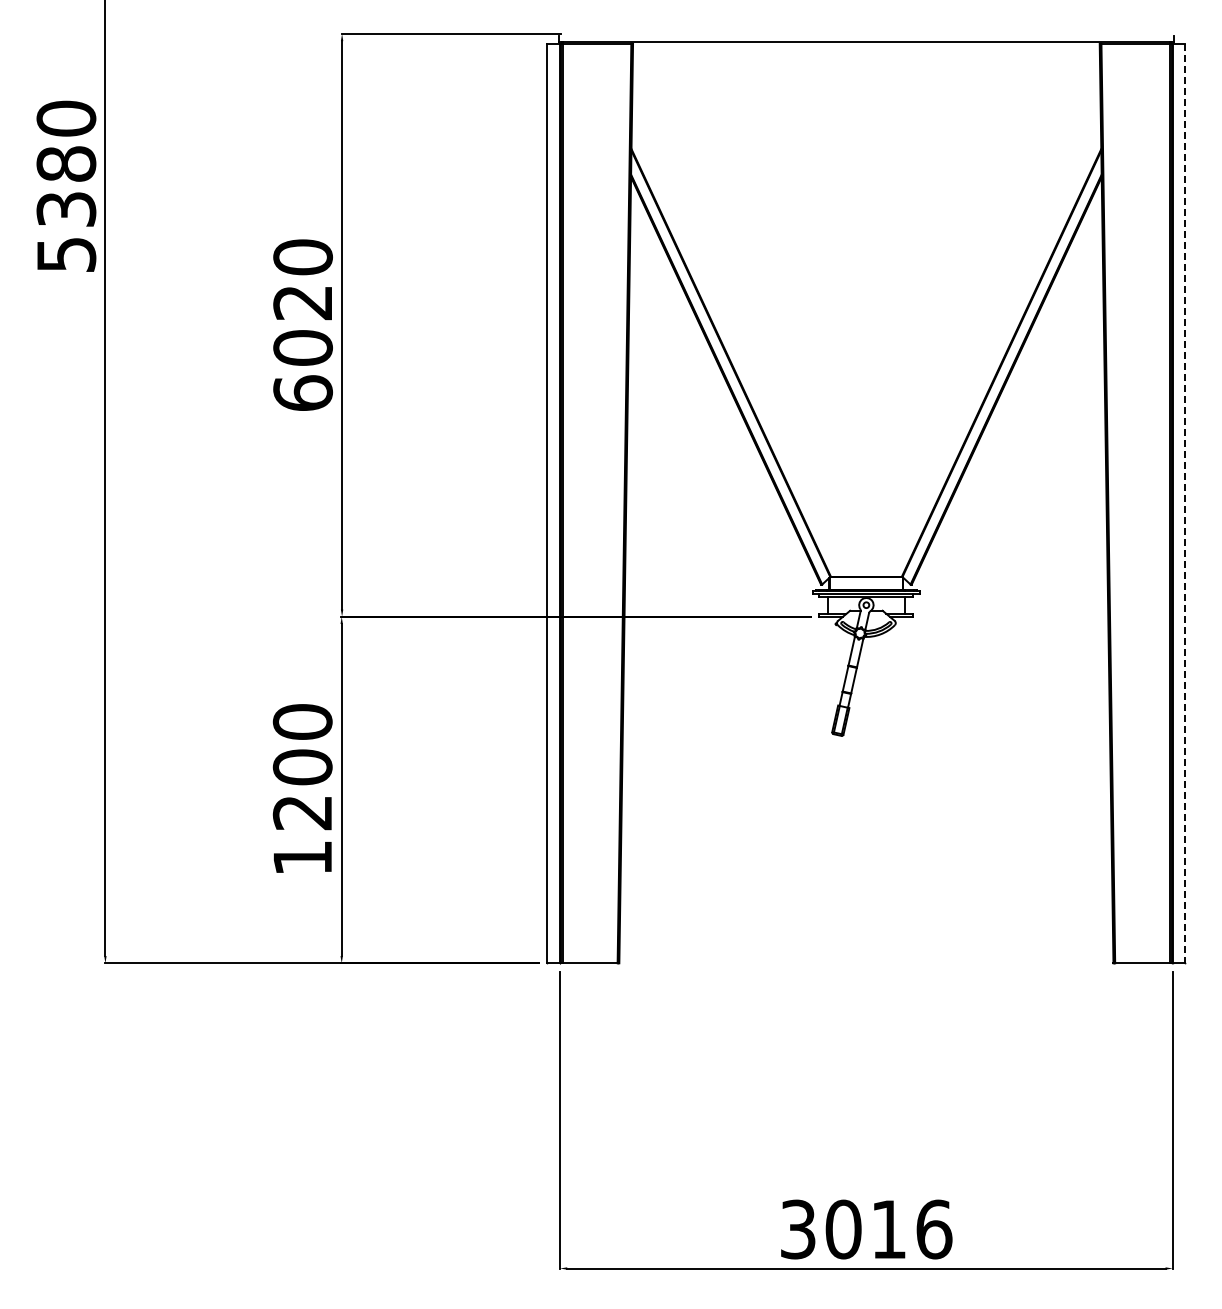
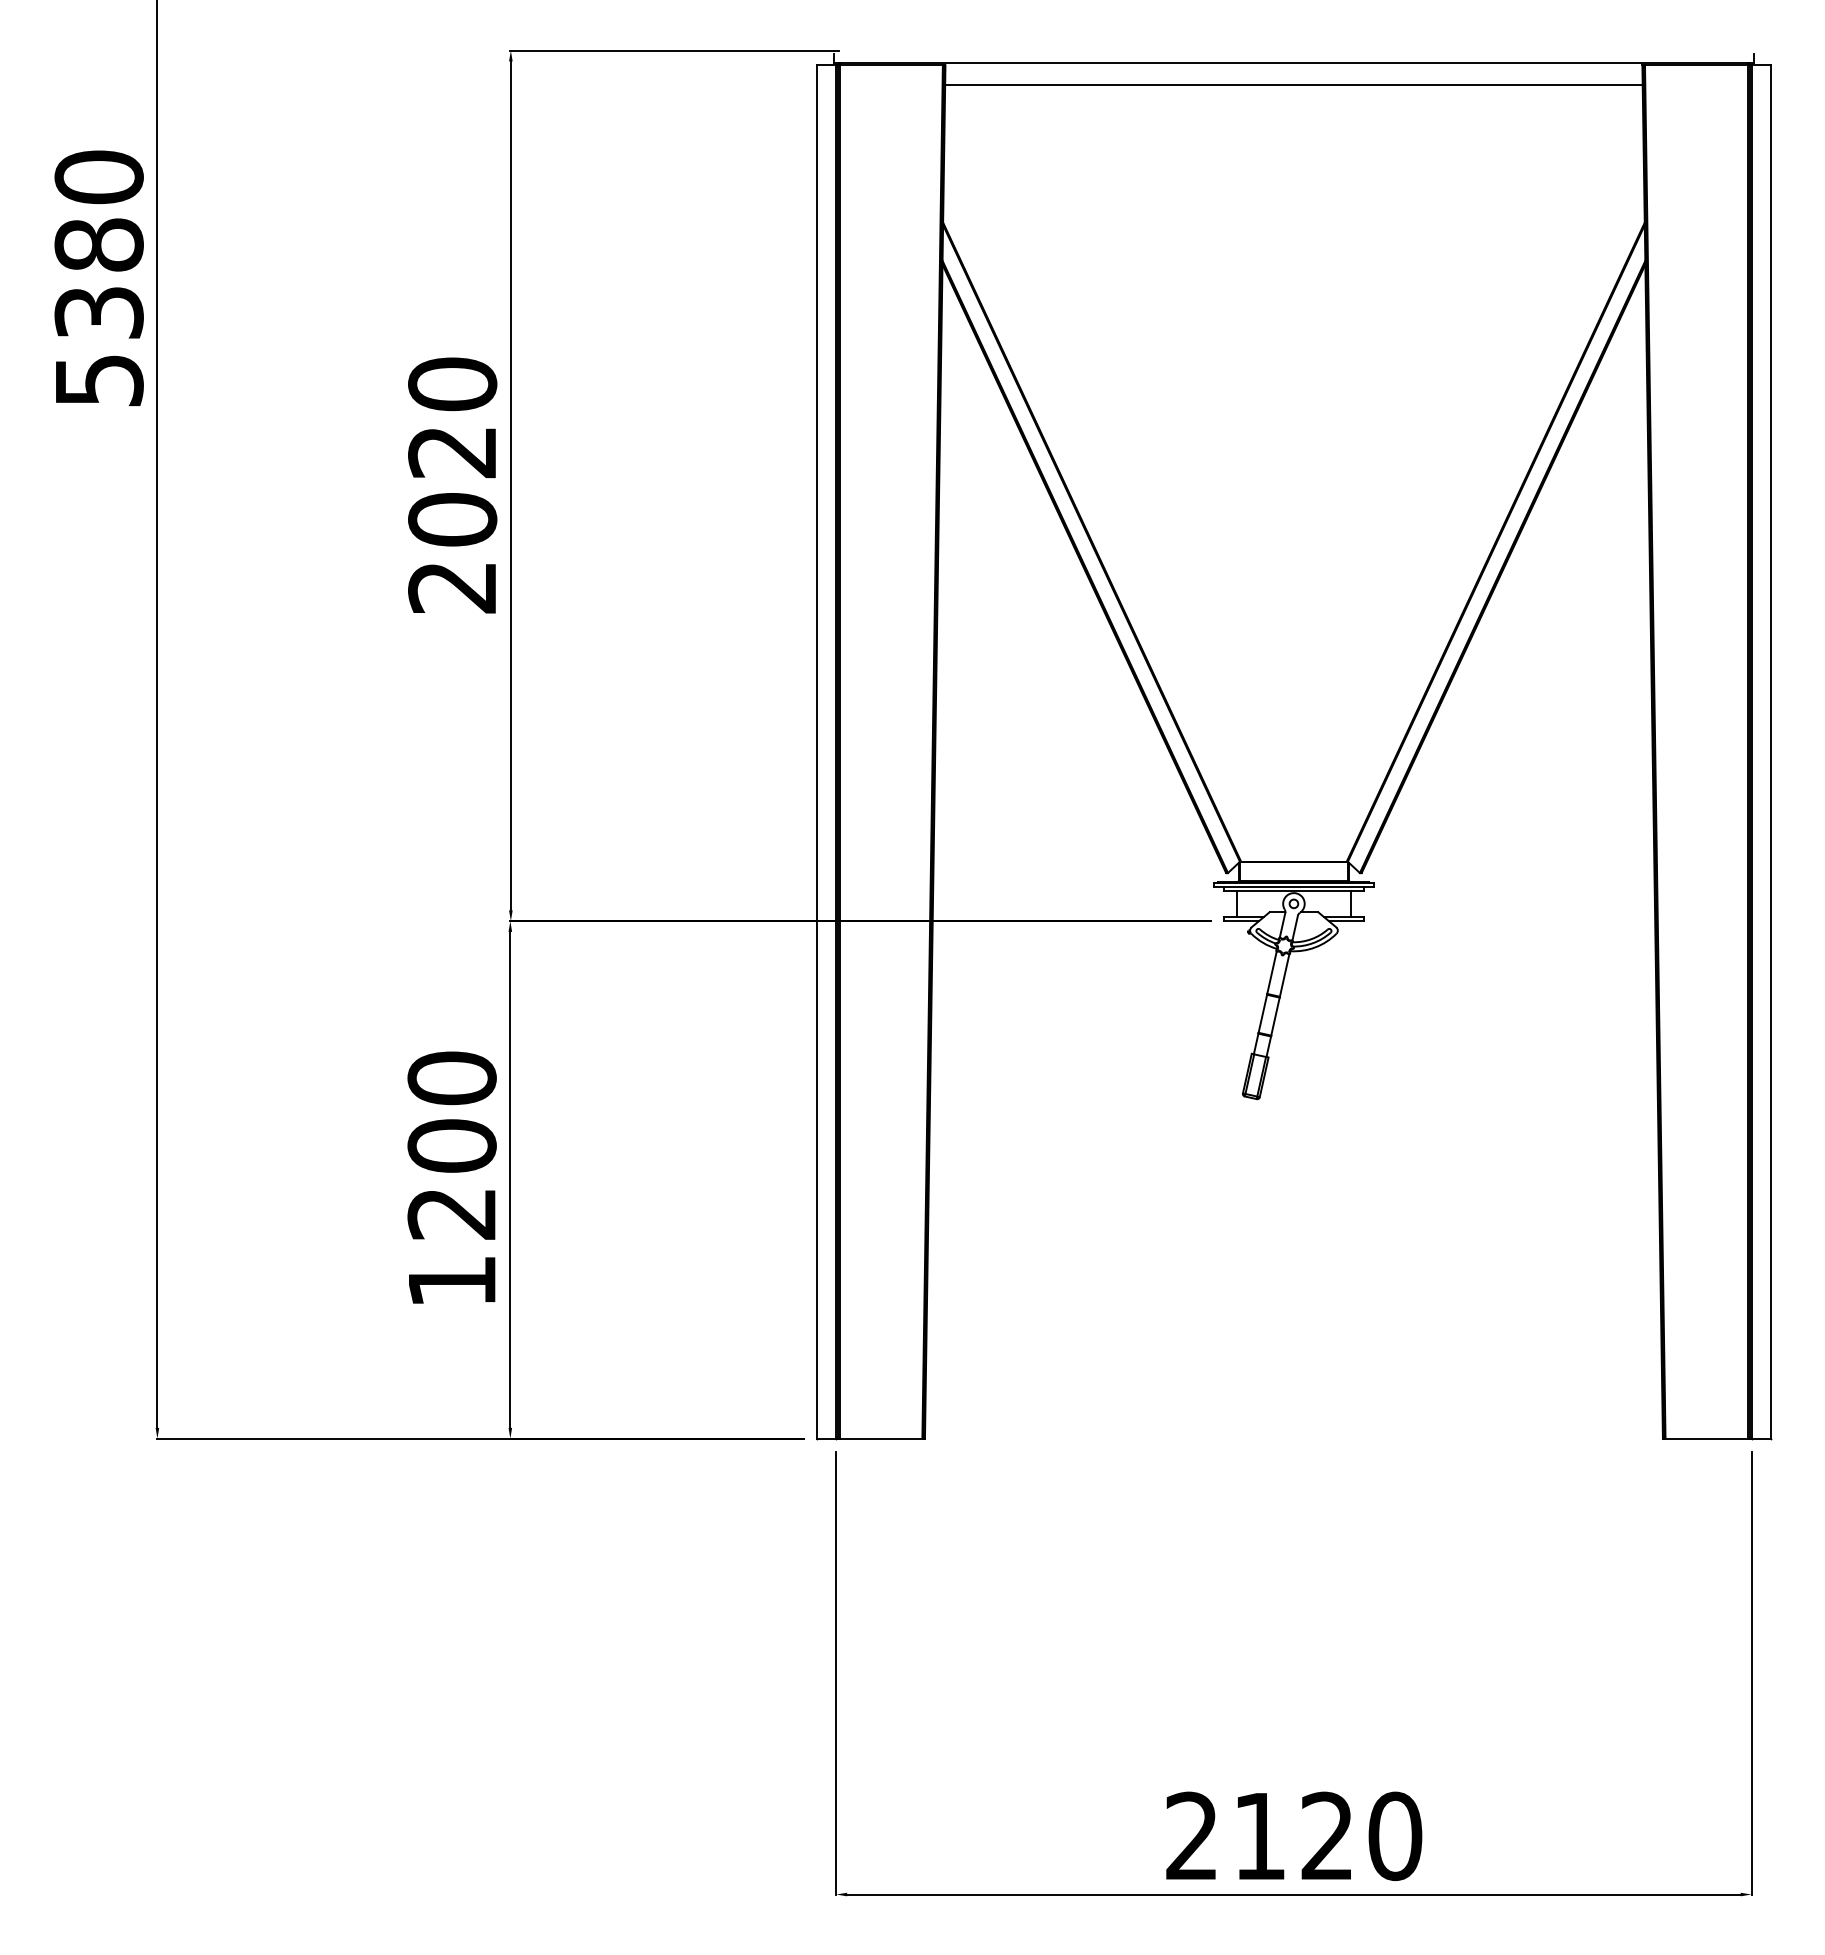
line: (865, 56) -> (1292, 84), added
text: (302, 392) -> (451, 586), 6020 -> 2020
line: (1185, 503) -> (1770, 751), dashed -> solid
text: (866, 1229) -> (1294, 1836), 3016 -> 2120

